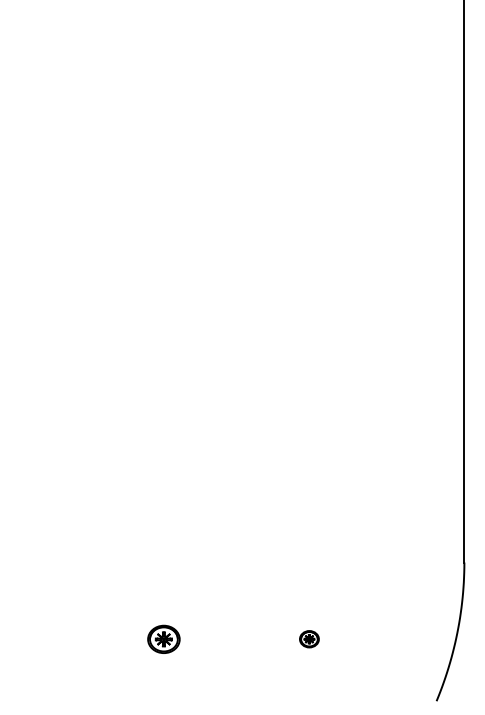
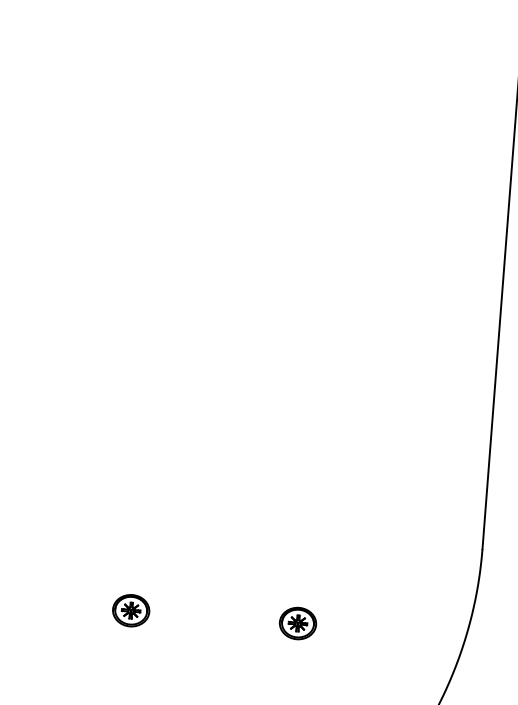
part: (309, 638) -> (298, 622), size x1.67

